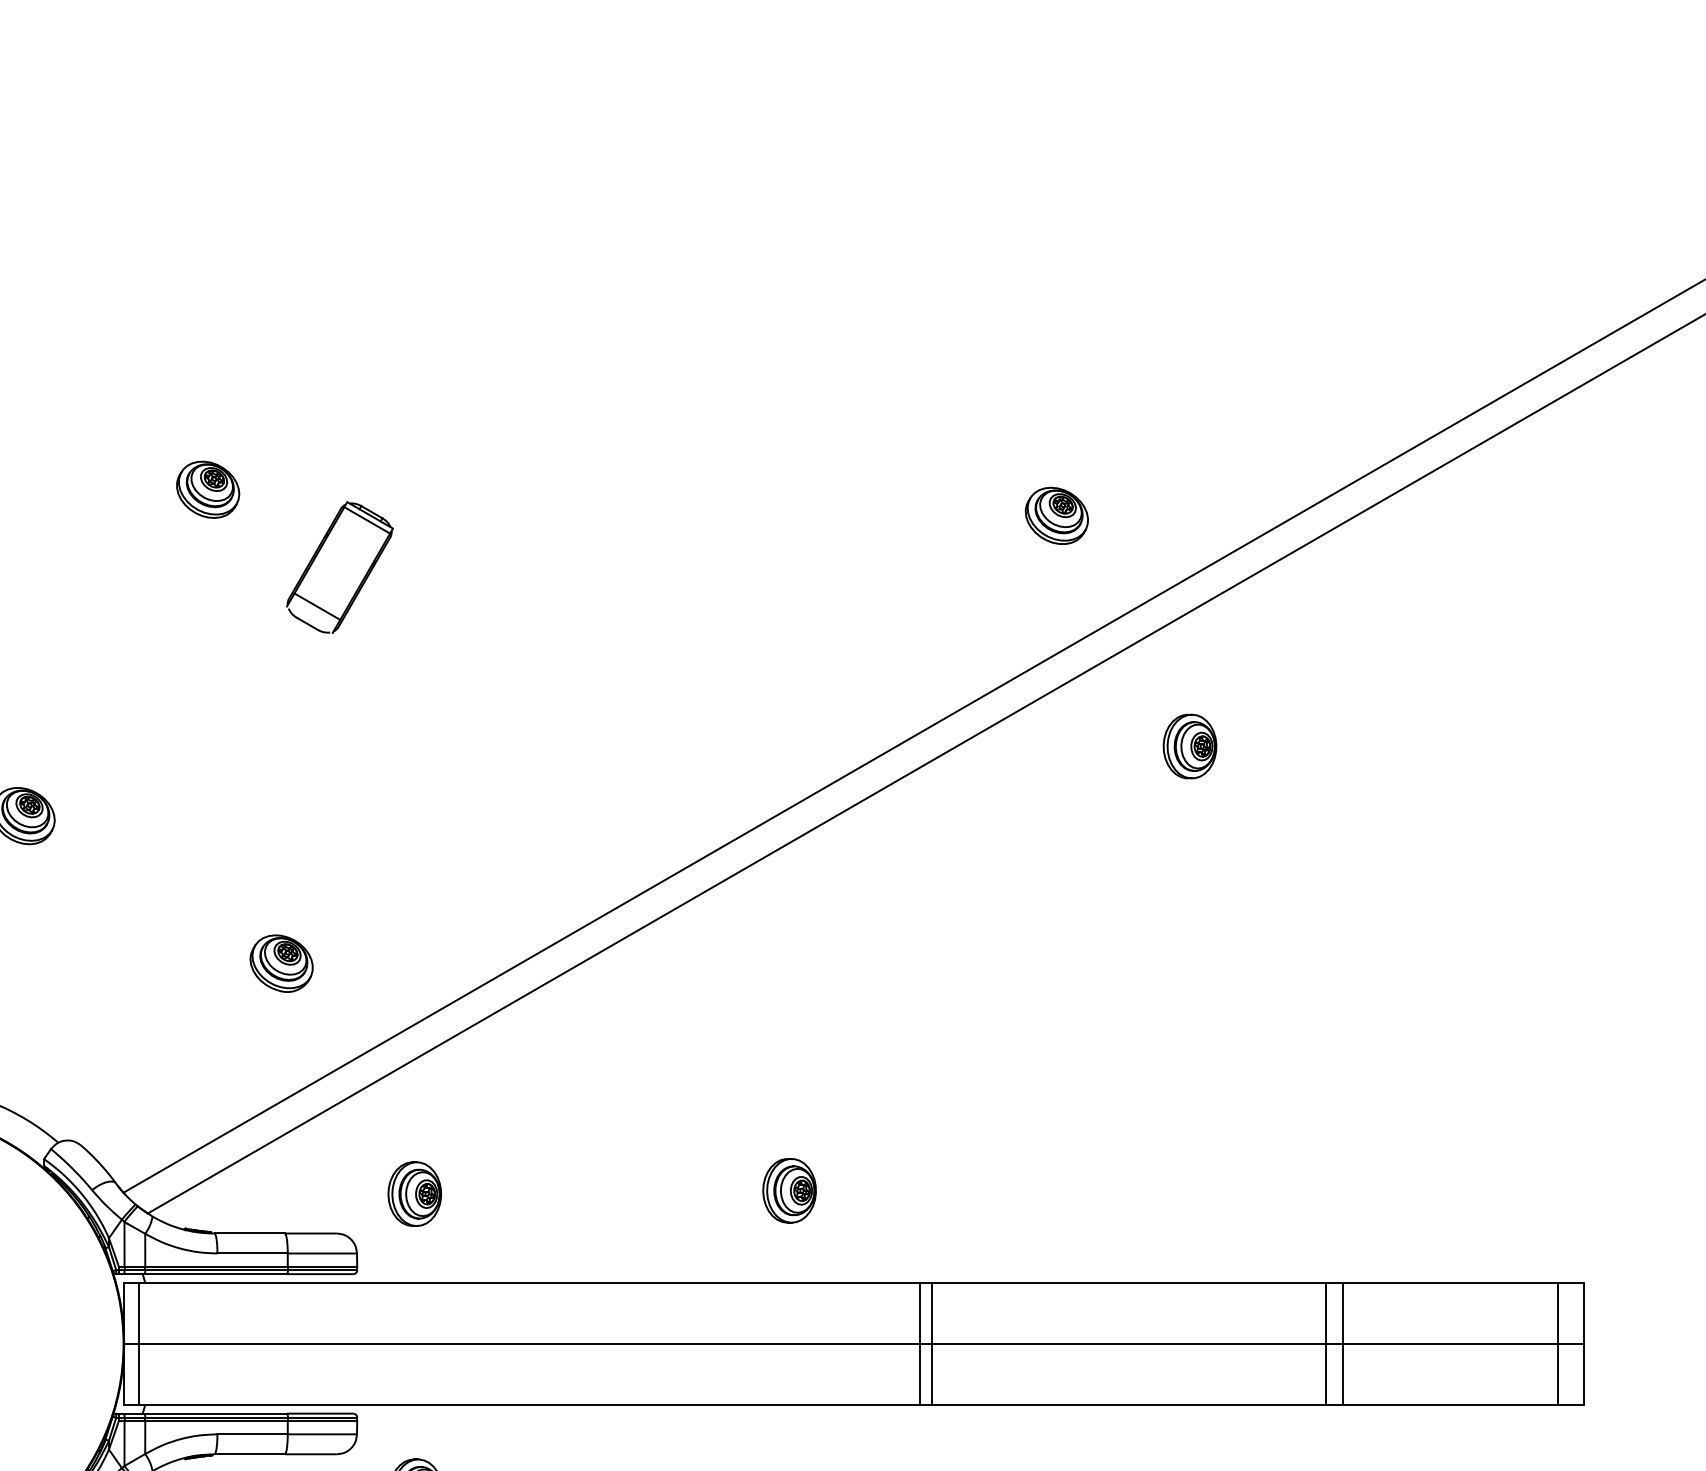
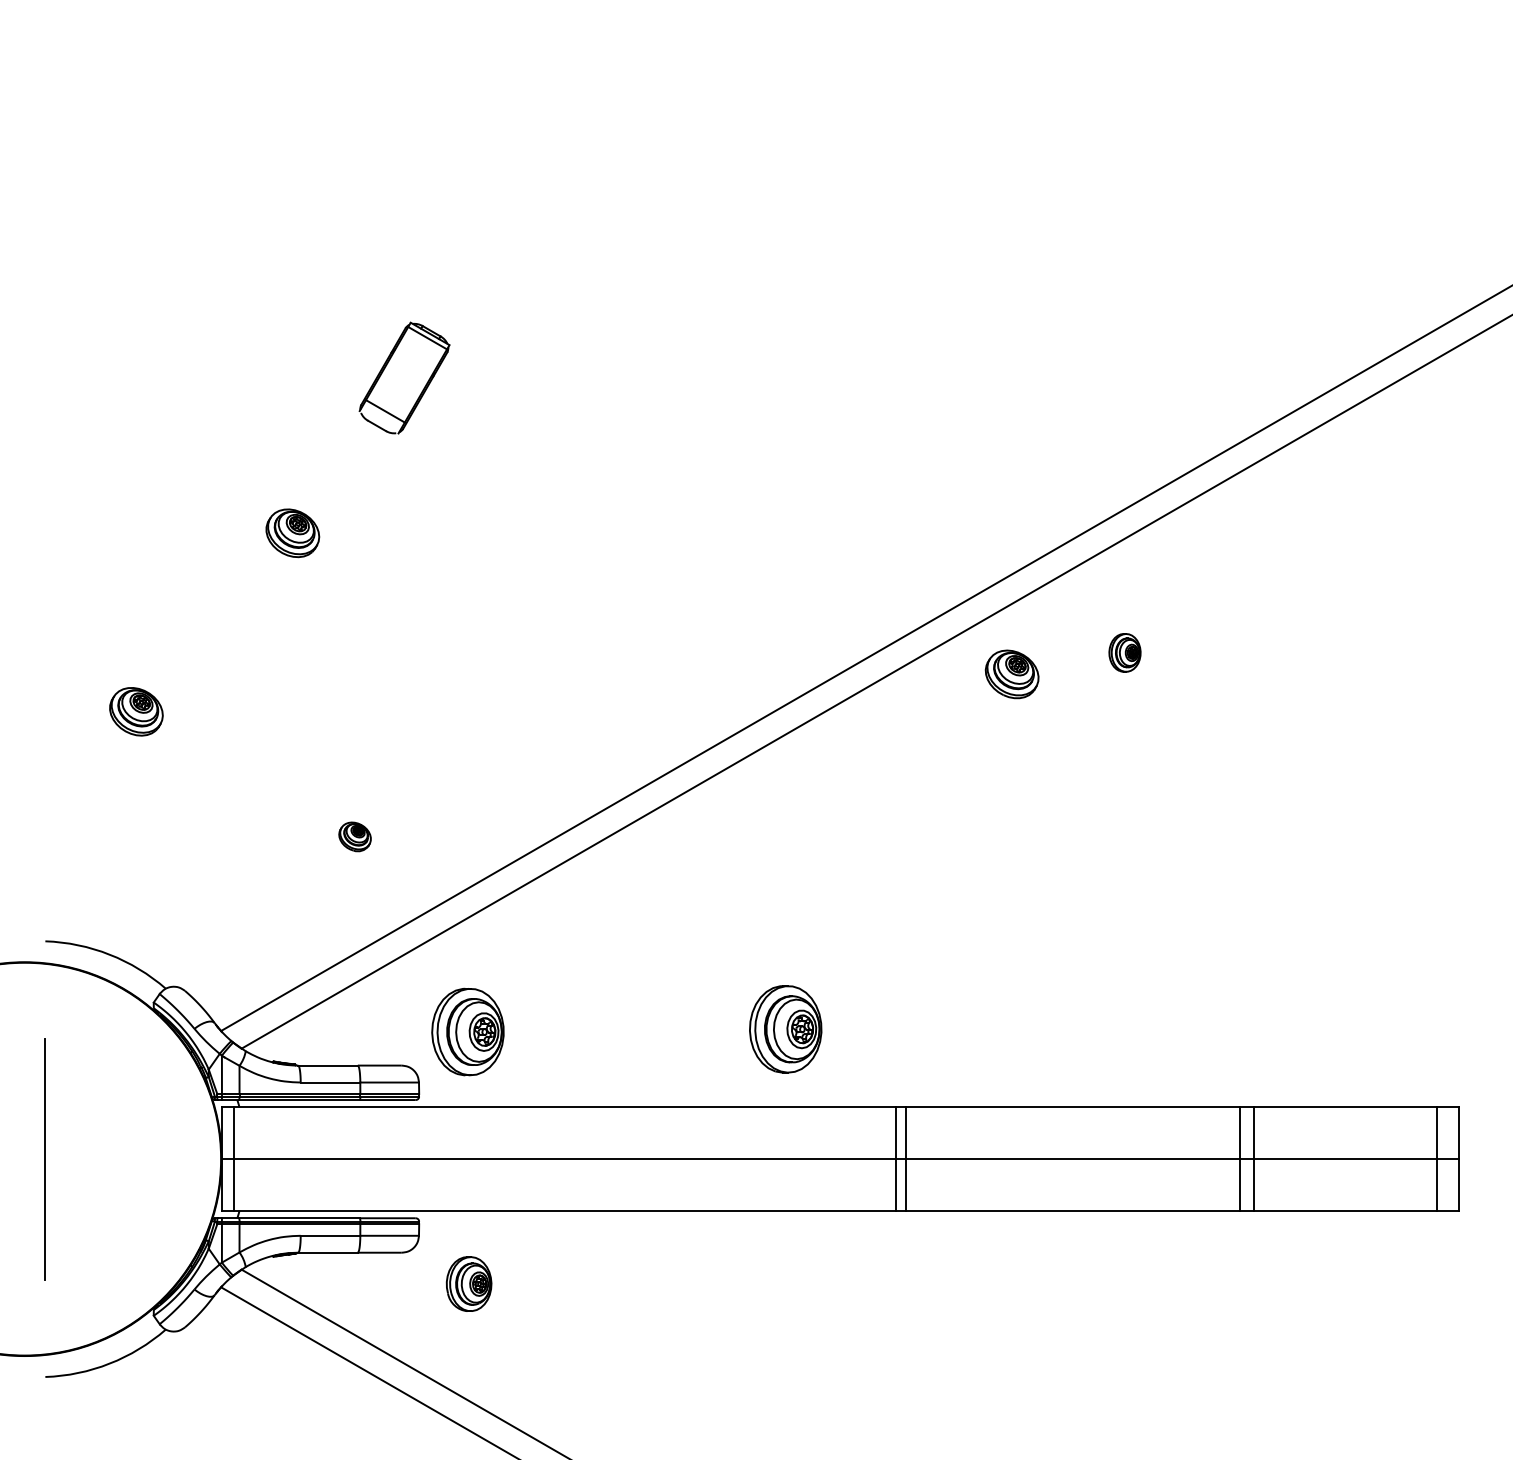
part: (207, 490) -> (292, 533), moved
part: (1056, 516) -> (1011, 674), moved
part: (339, 566) -> (404, 377), moved
part: (1189, 746) -> (1124, 652), size x0.7
part: (280, 963) -> (354, 836), size x0.6
part: (789, 1190) -> (785, 1029), size x1.6
part: (414, 1194) -> (467, 1032), size x1.6

